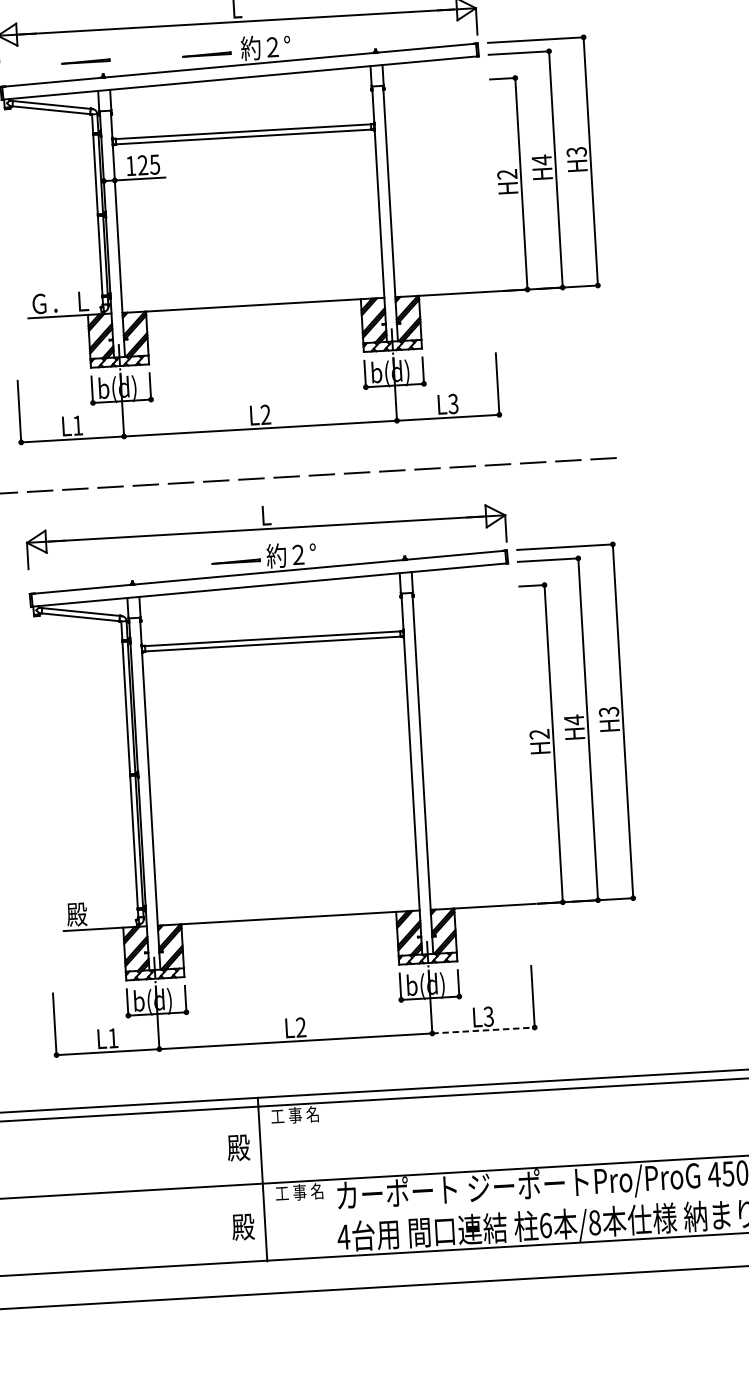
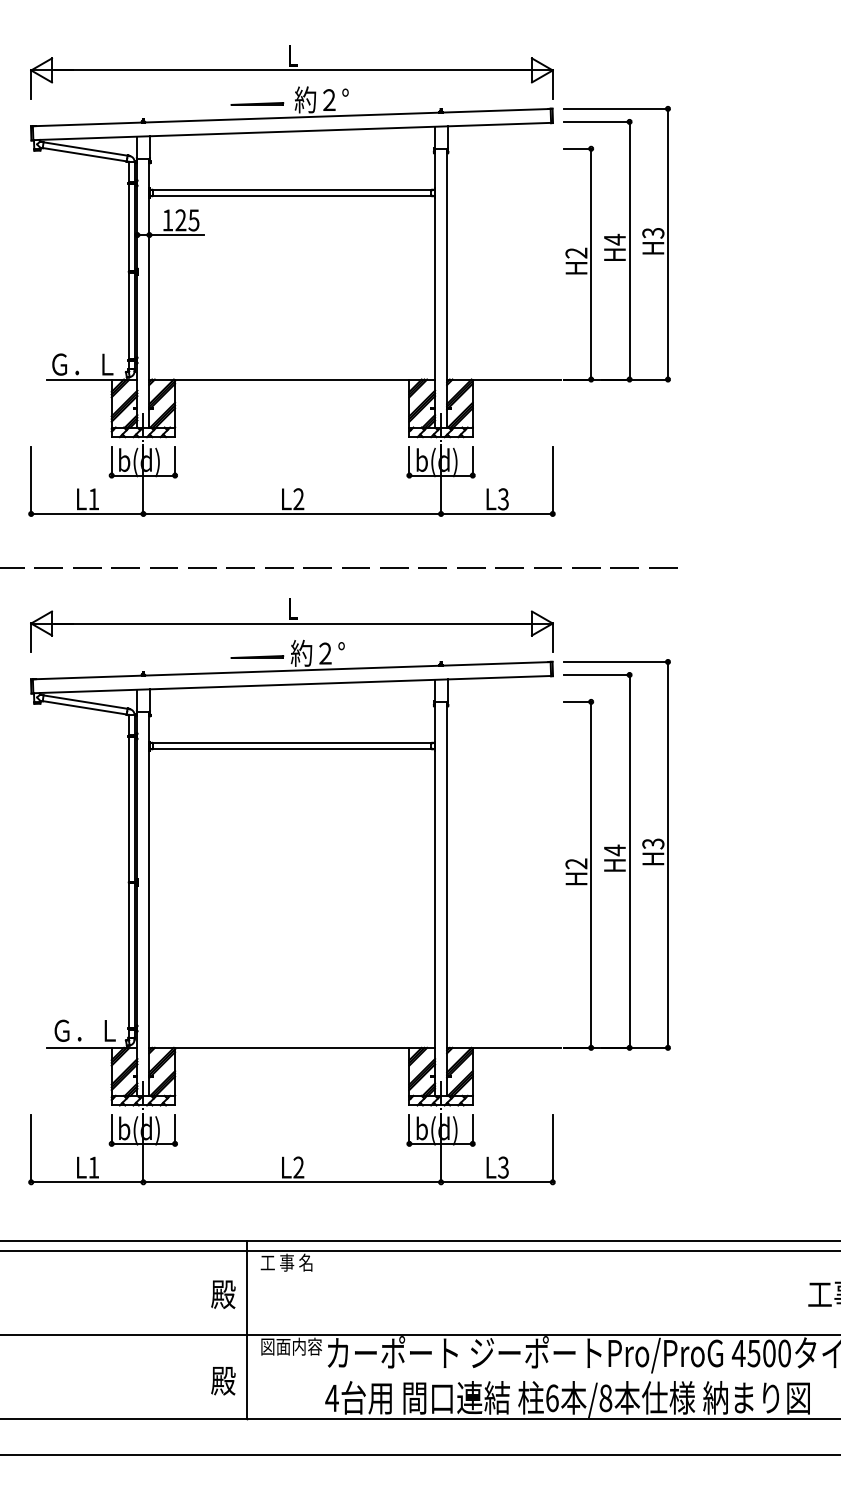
line: (85, 61) -> (125, 103), removed
text: (96, 913) -> (83, 1030), 殿 -> Ｇ．Ｌ
line: (483, 1030) -> (496, 1182), dashed -> solid
text: (303, 1191) -> (291, 1346), 工 事 名 -> 図面内容

